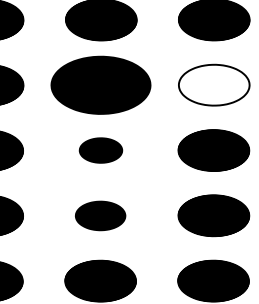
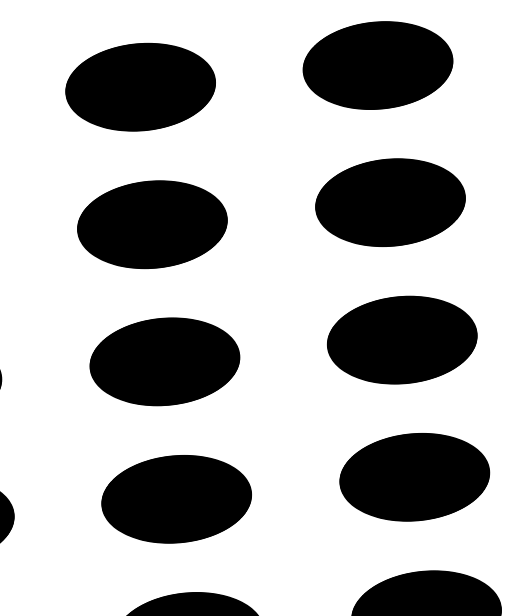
hatch: (213, 84) -> (388, 201), added
part: (100, 85) -> (151, 225), size x0.71
part: (100, 150) -> (163, 361), size x1.67
part: (100, 215) -> (176, 498), size x1.43

